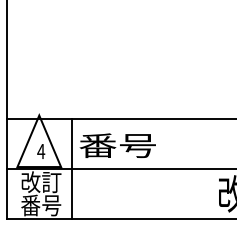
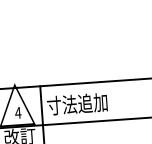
text: (117, 145) -> (77, 104), 番号 -> 寸法追加

